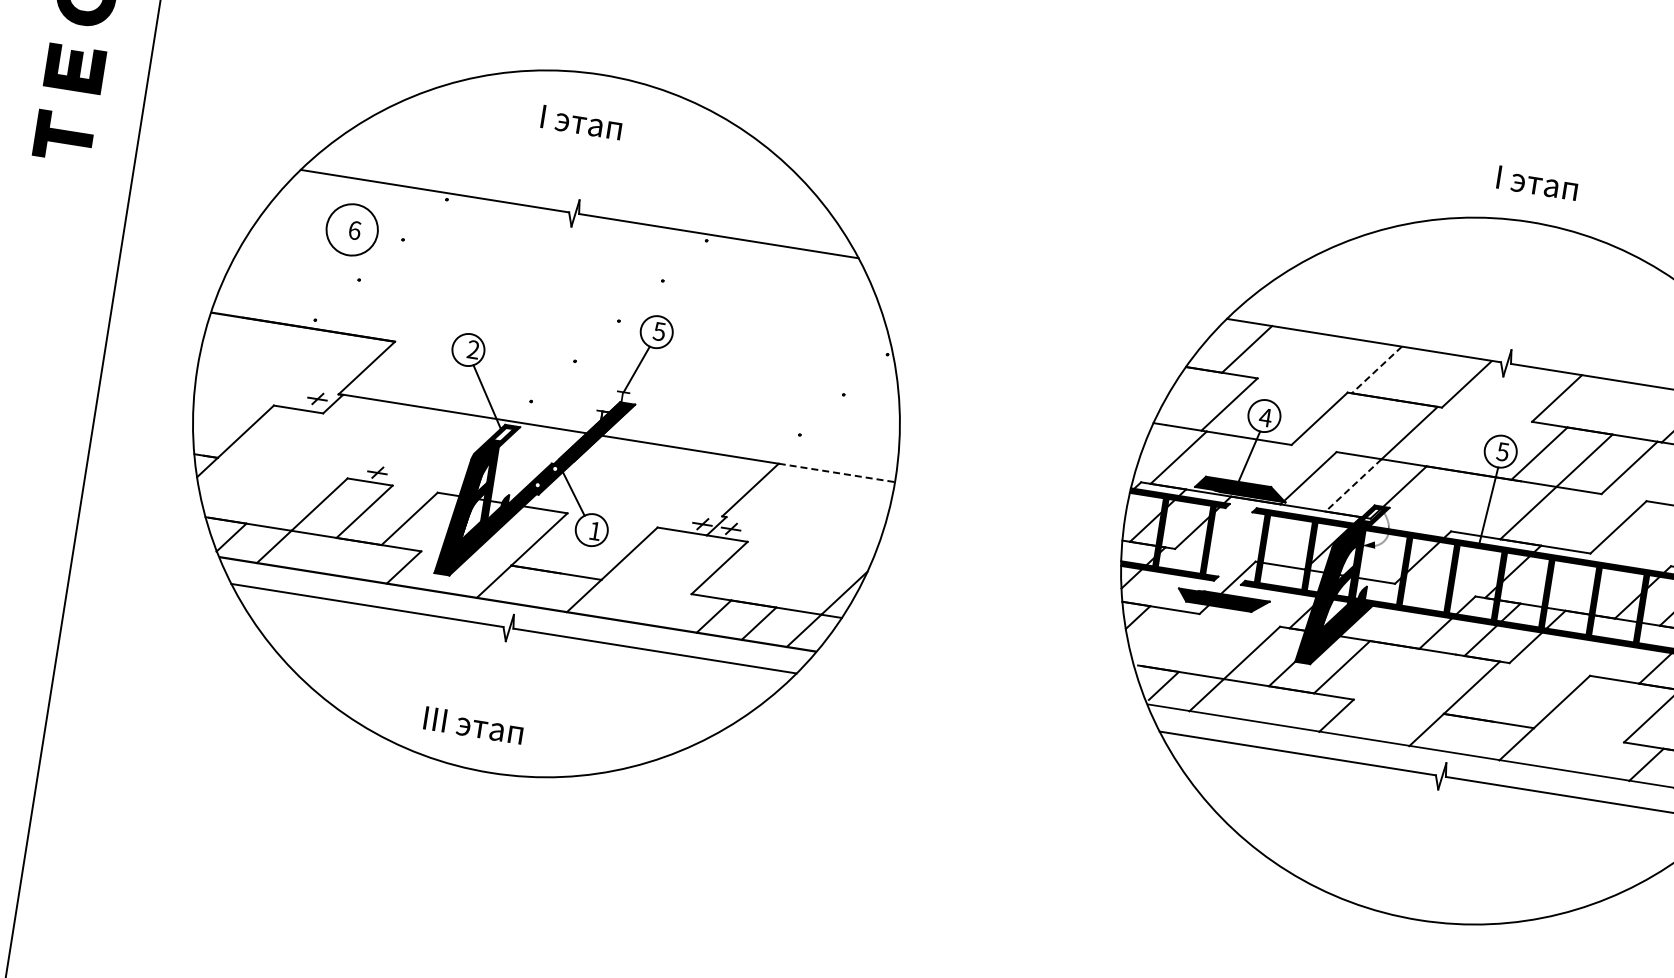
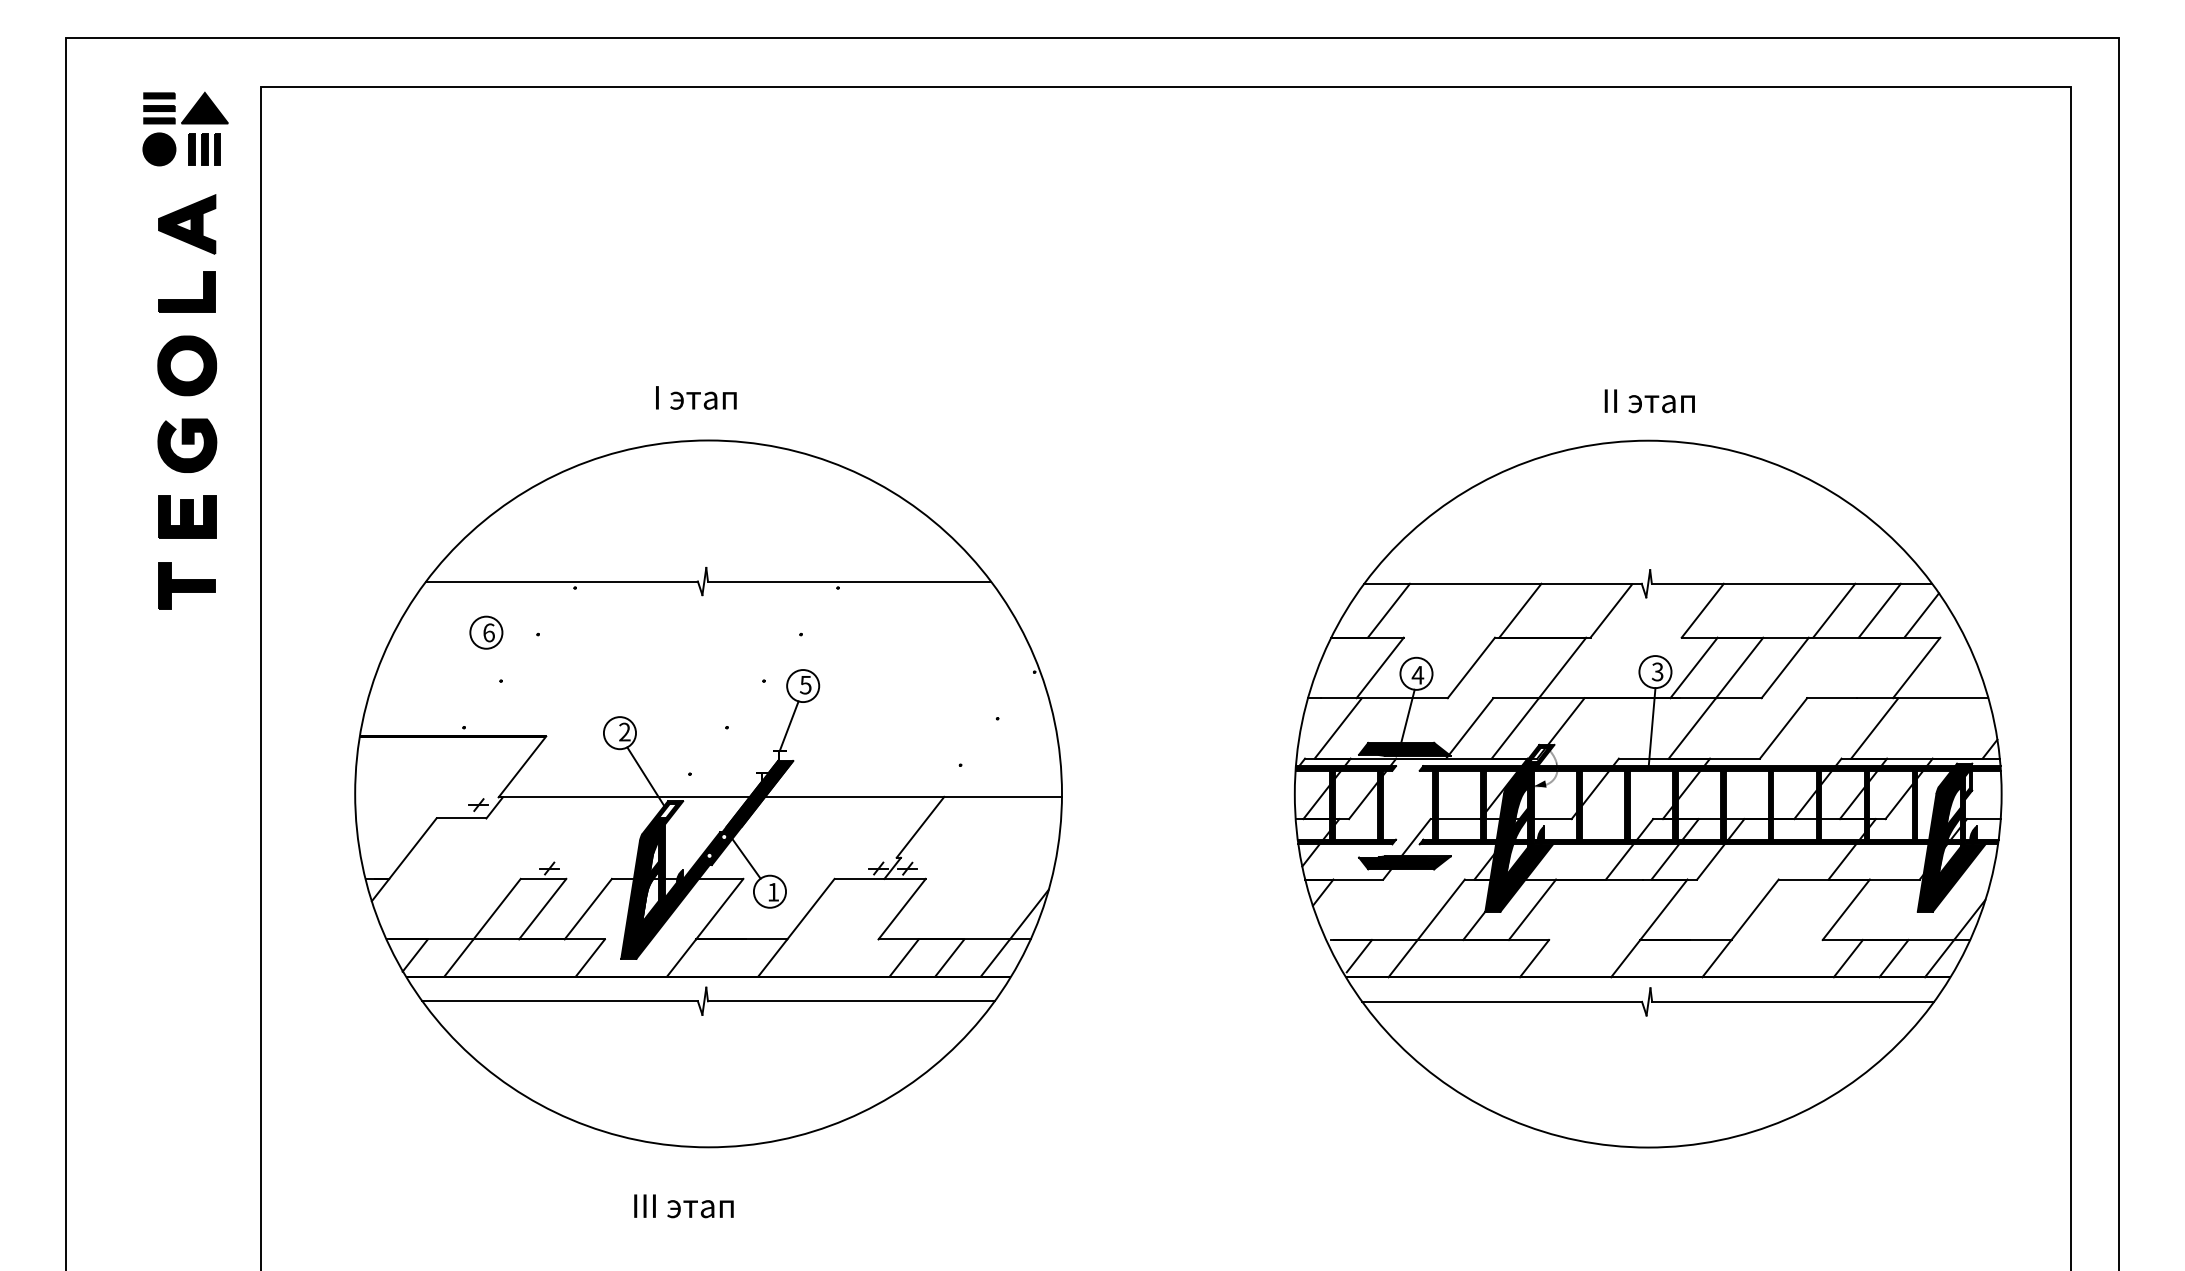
text: (582, 122) -> (696, 397), moved
text: (1537, 183) -> (1649, 401), I этап -> II этап
circle: (352, 229) -> (486, 632), size x0.62
line: (1376, 370) -> (1520, 611), dashed -> solid
text: (1502, 451) -> (1657, 671), 5 -> 3
line: (837, 472) -> (1003, 796), dashed -> solid
line: (1353, 485) -> (1515, 728), dashed -> solid
text: (473, 725) -> (683, 1206), moved

